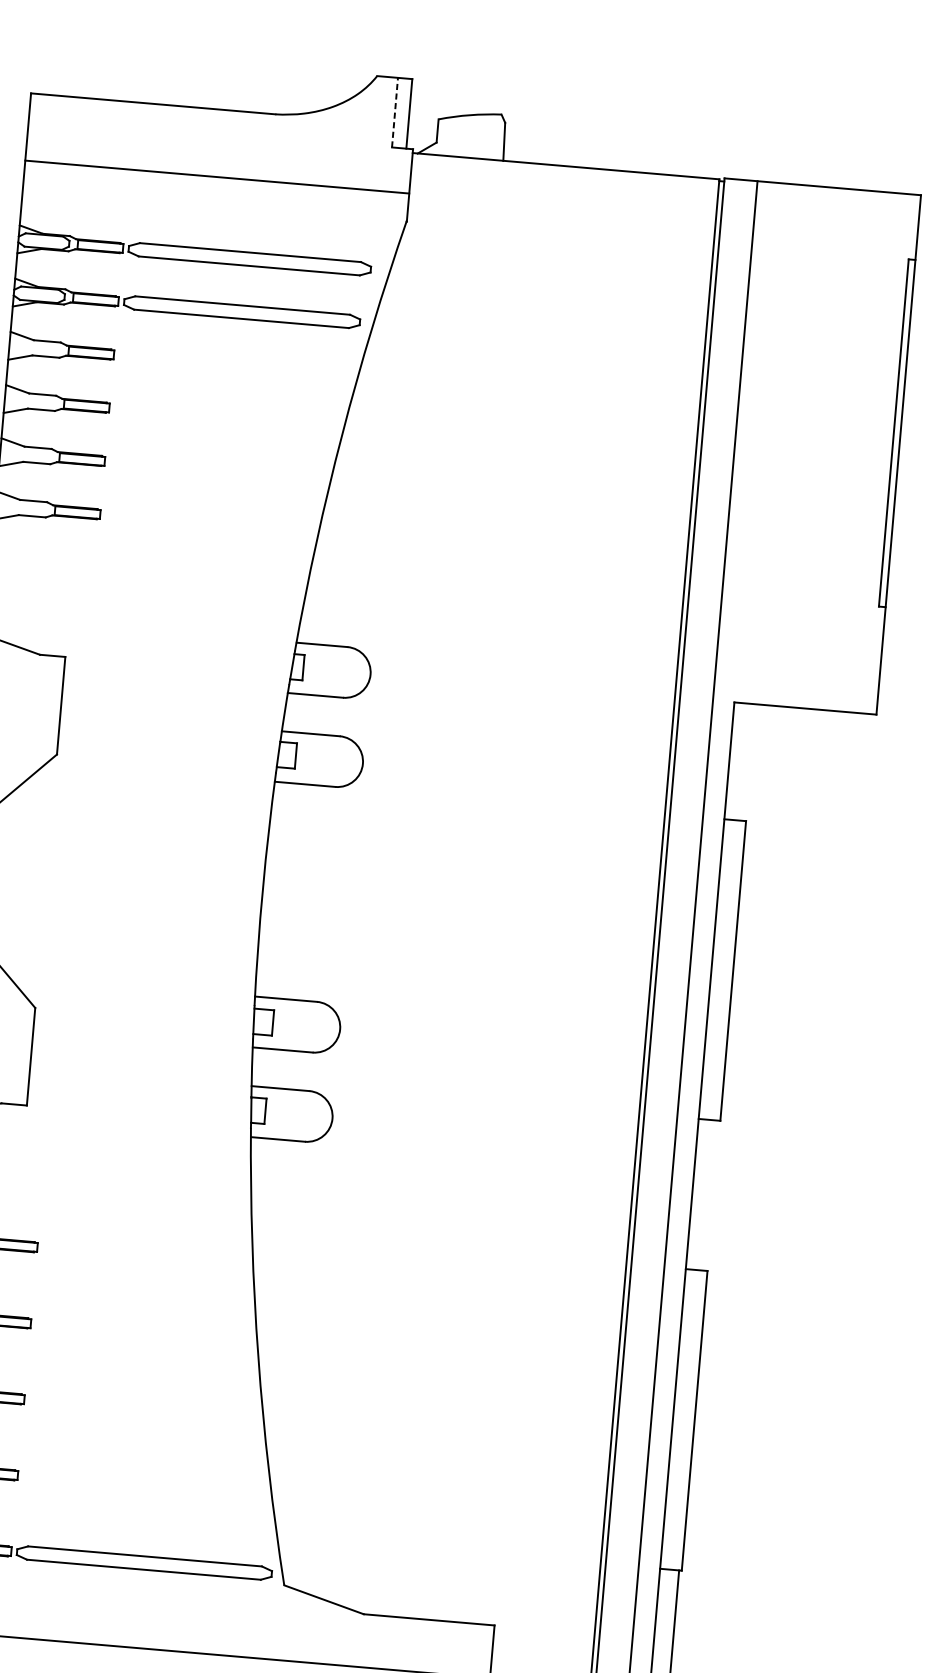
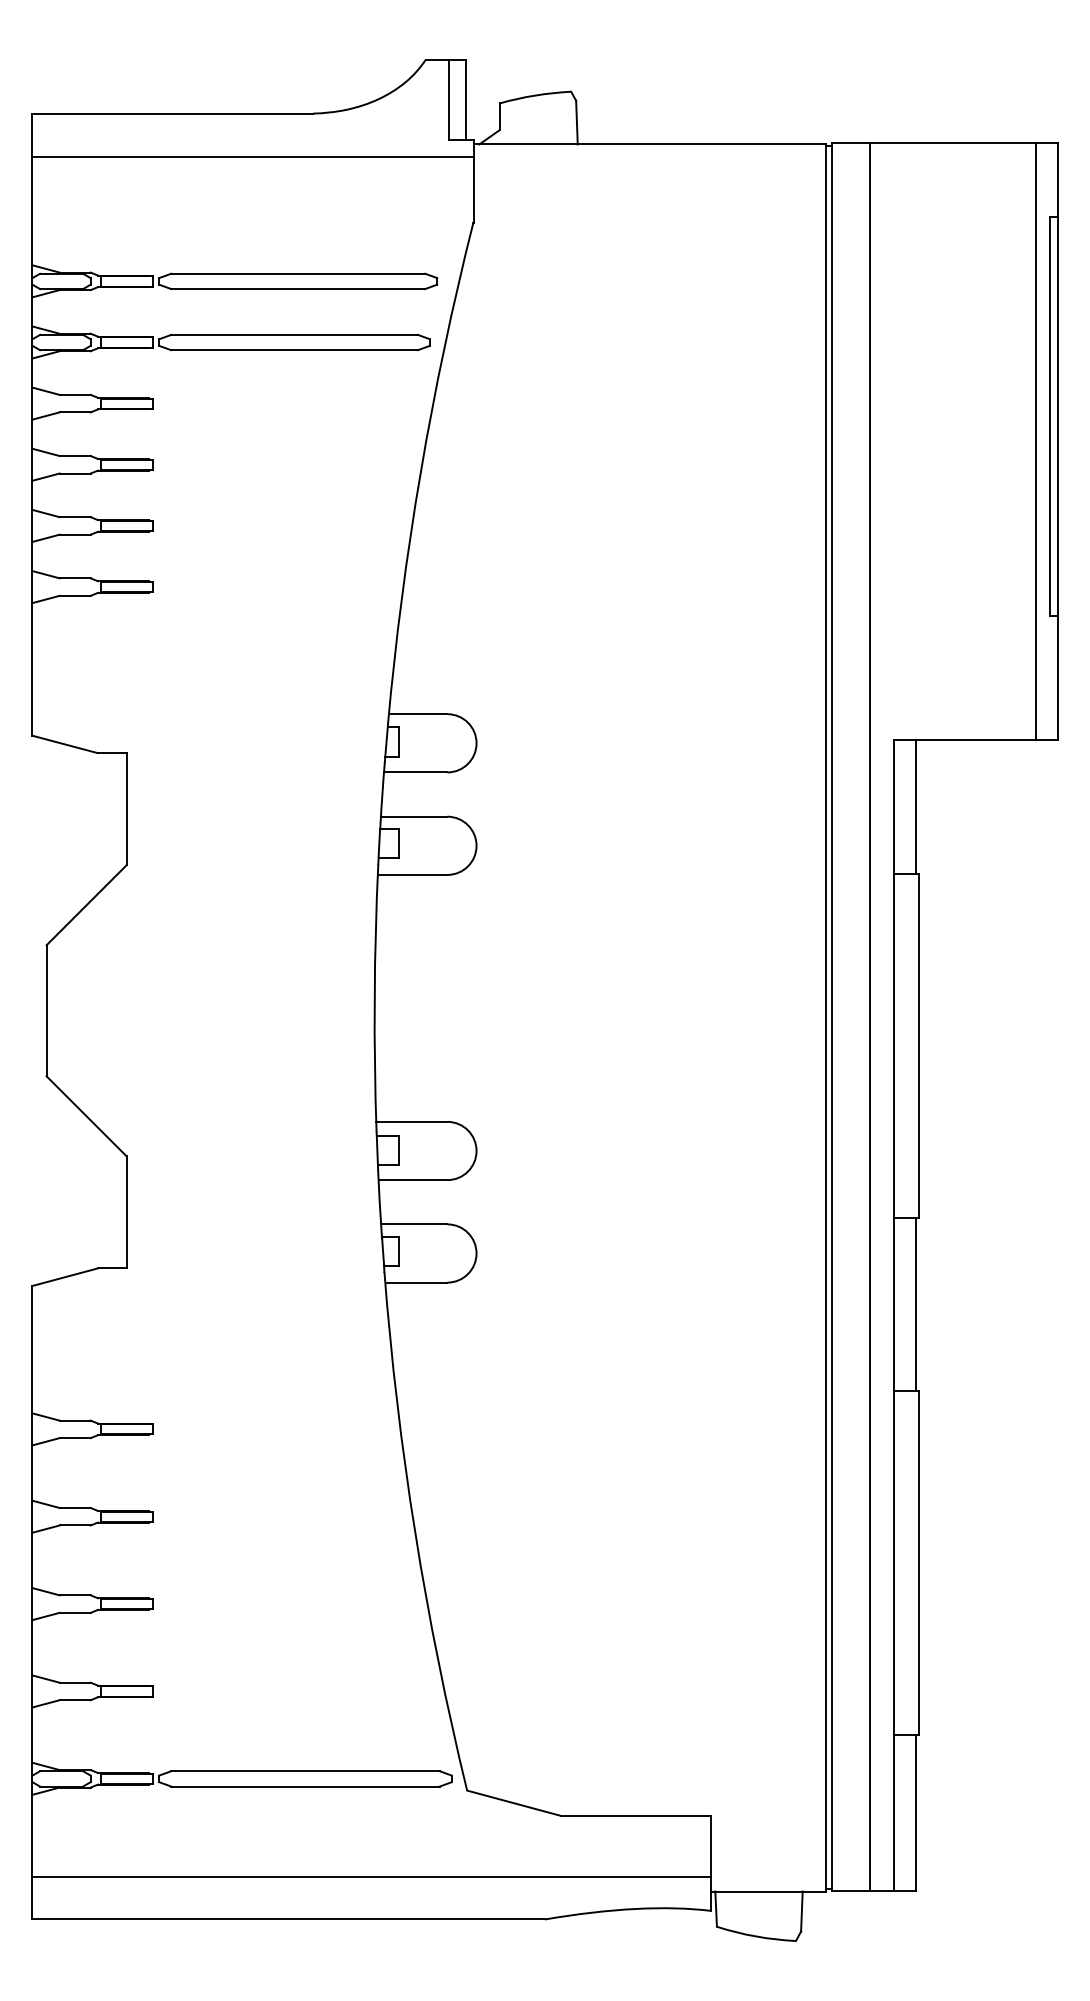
line: (395, 112) -> (449, 99), dashed -> solid
line: (216, 176) -> (252, 156), moved
line: (879, 452) -> (1035, 440), added
line: (748, 762) -> (916, 806), added
line: (711, 1195) -> (916, 1304), added

